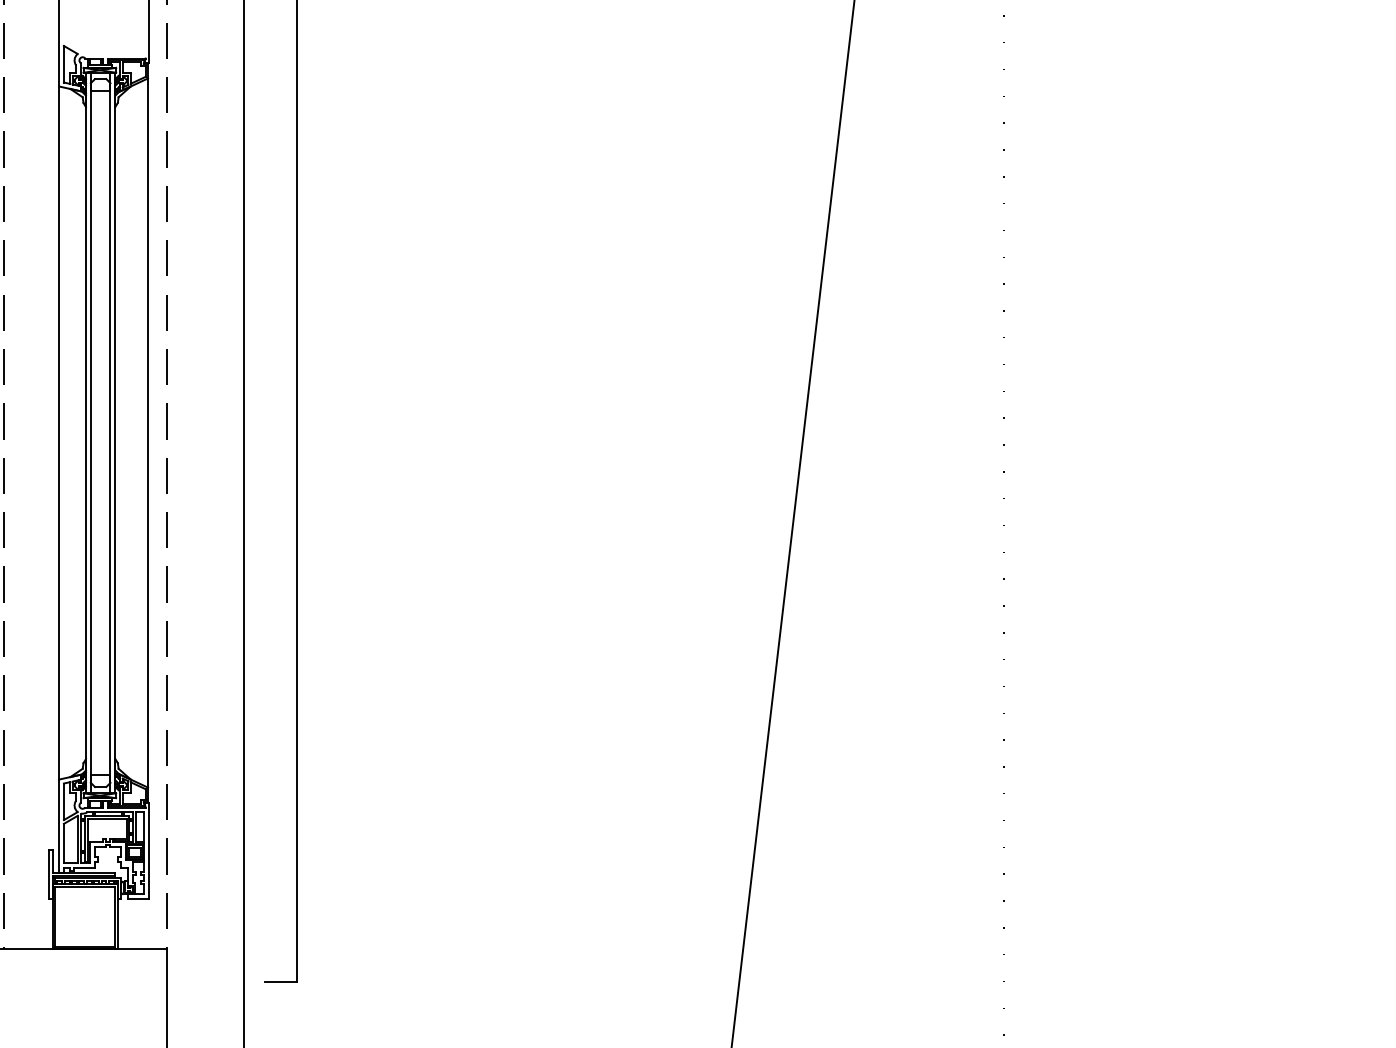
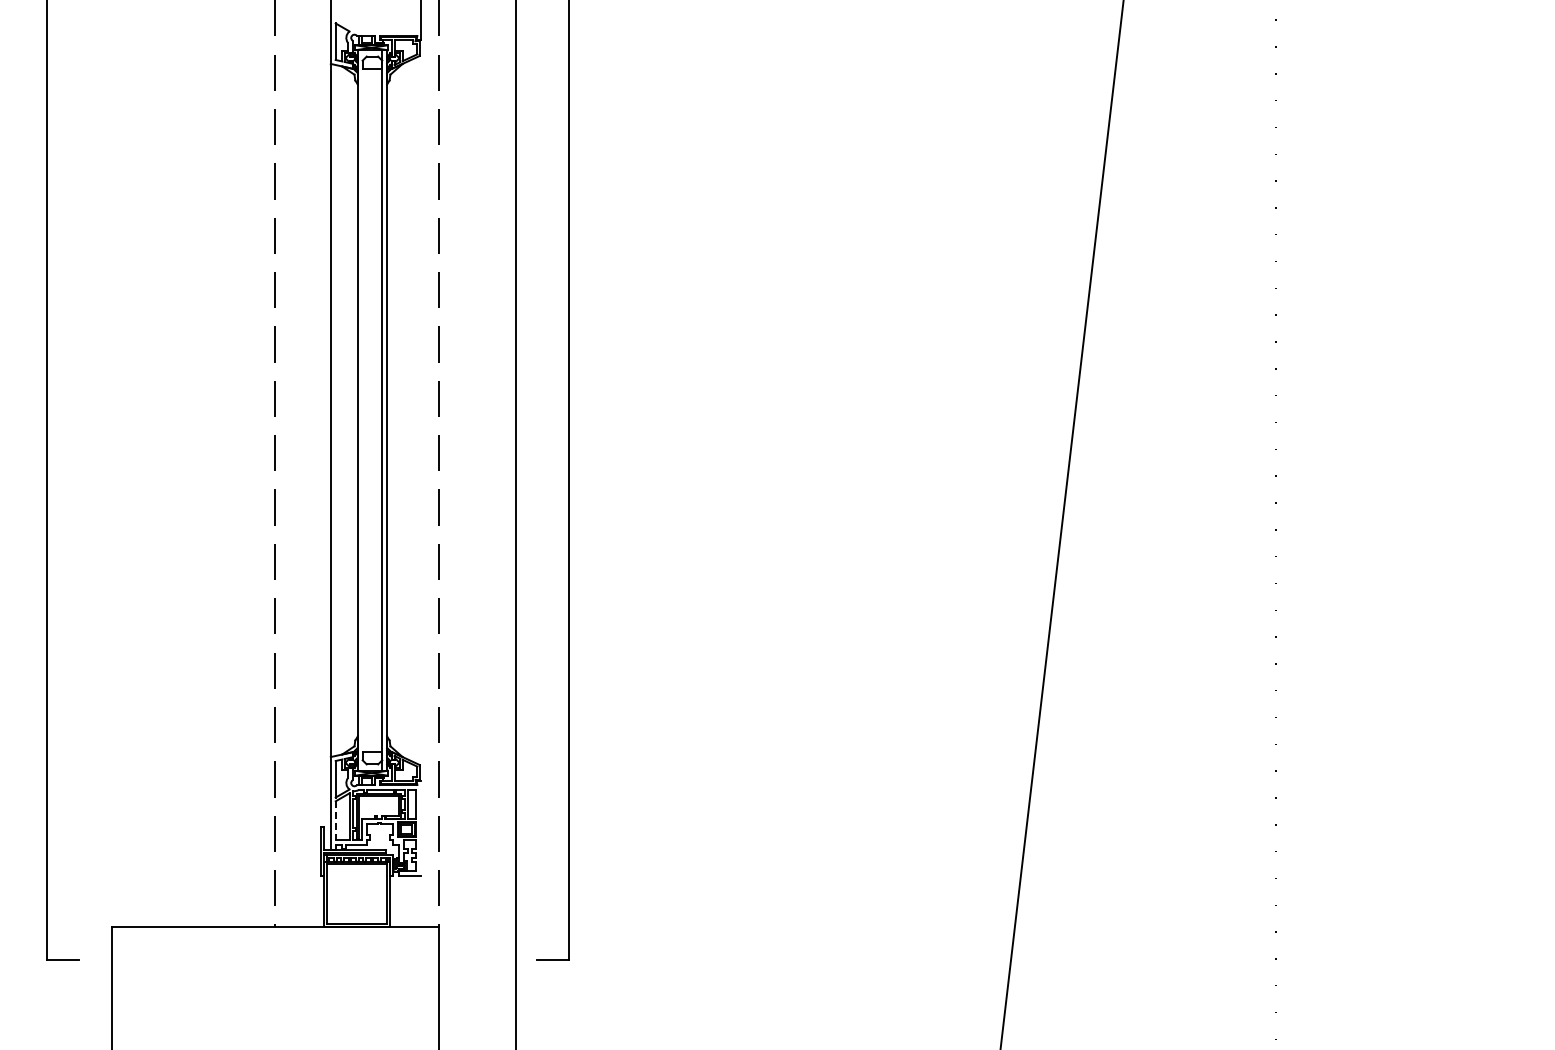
line: (90, 433) -> (362, 410), removed
line: (147, 433) -> (419, 410), removed
line: (63, 843) -> (335, 820), solid -> dashed
line: (148, 851) -> (420, 828), removed

